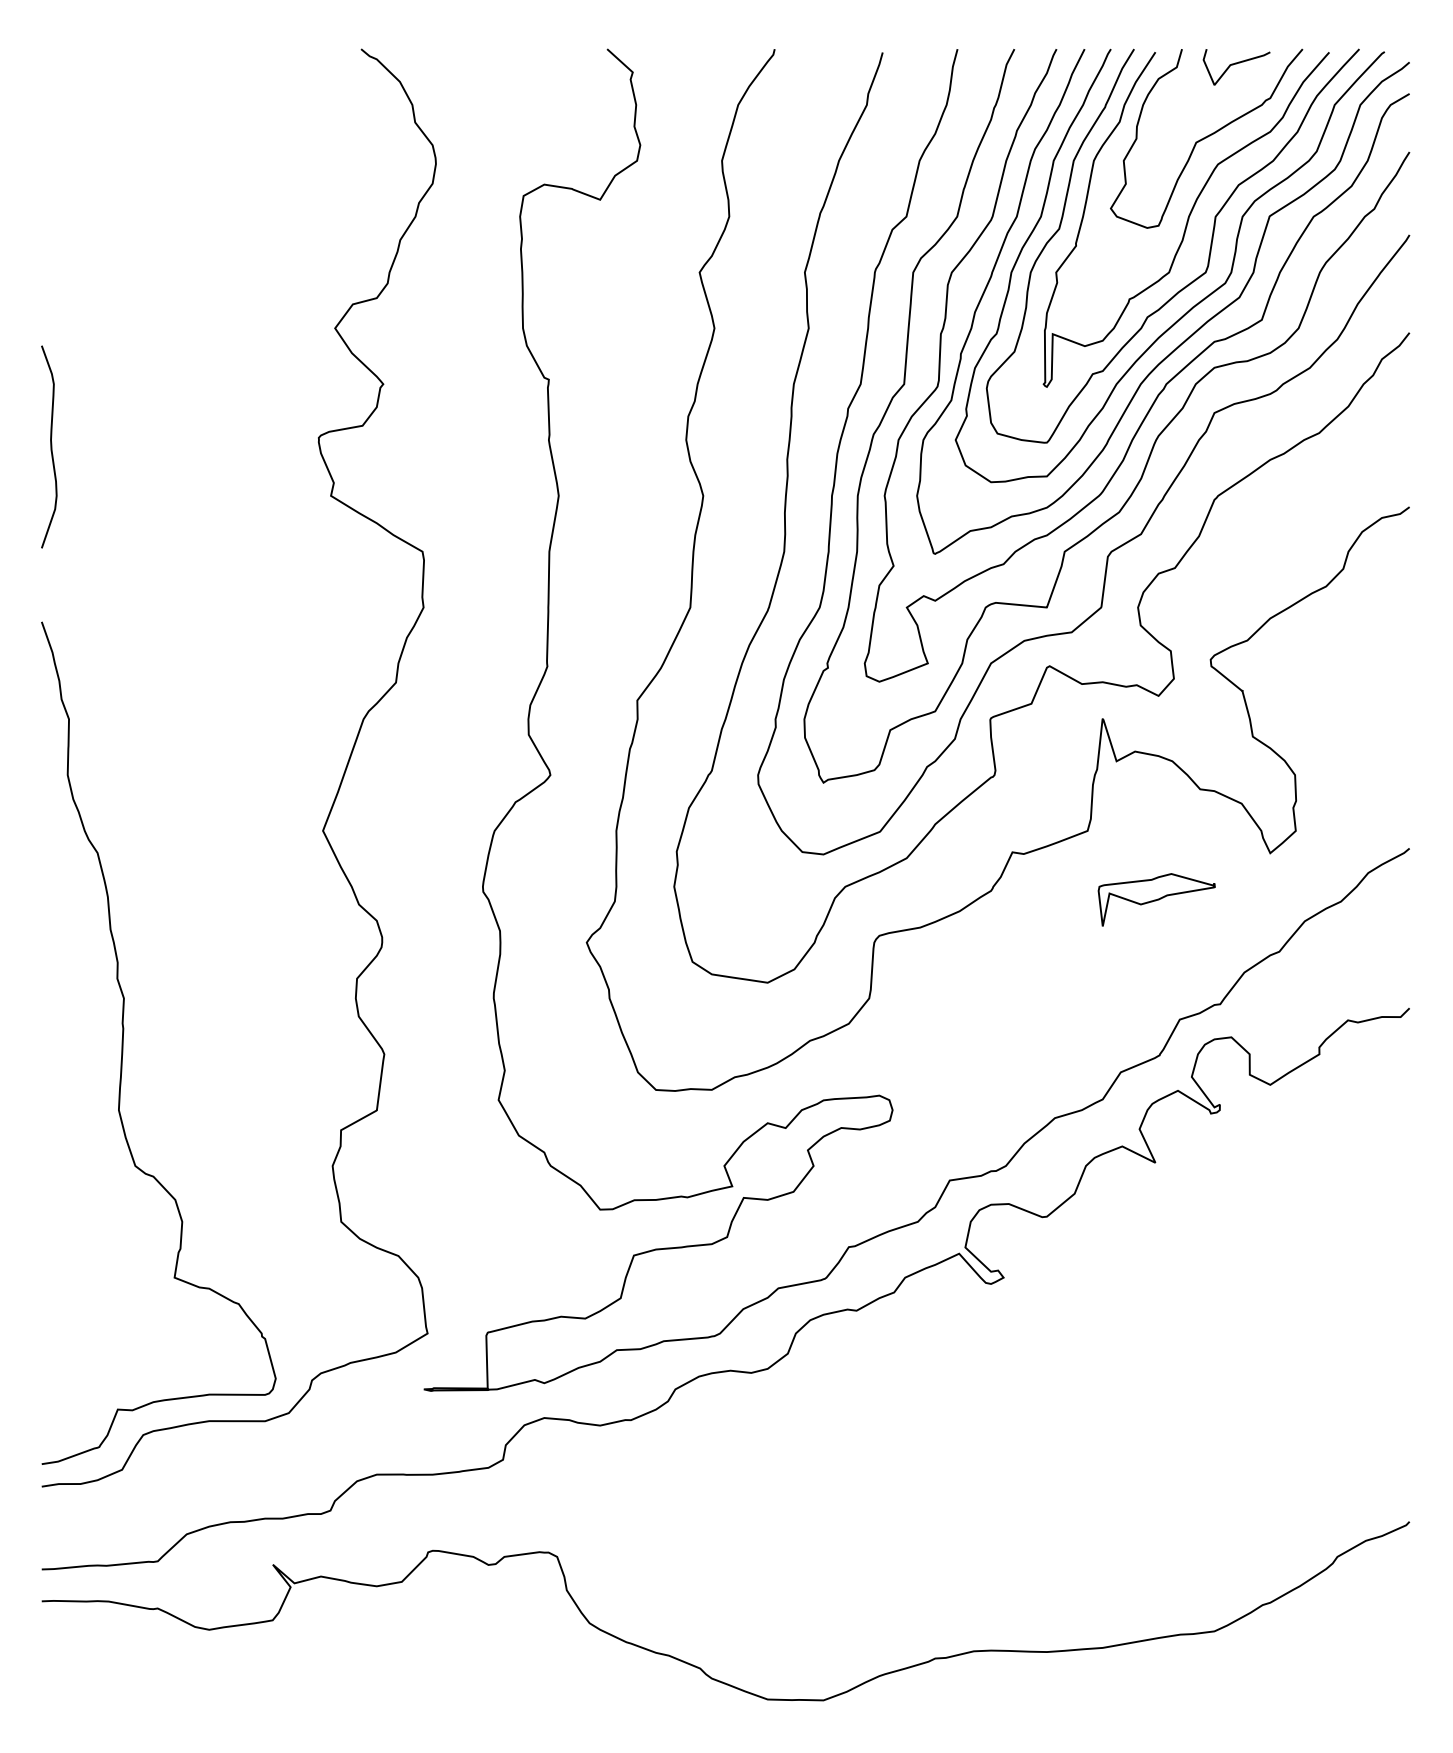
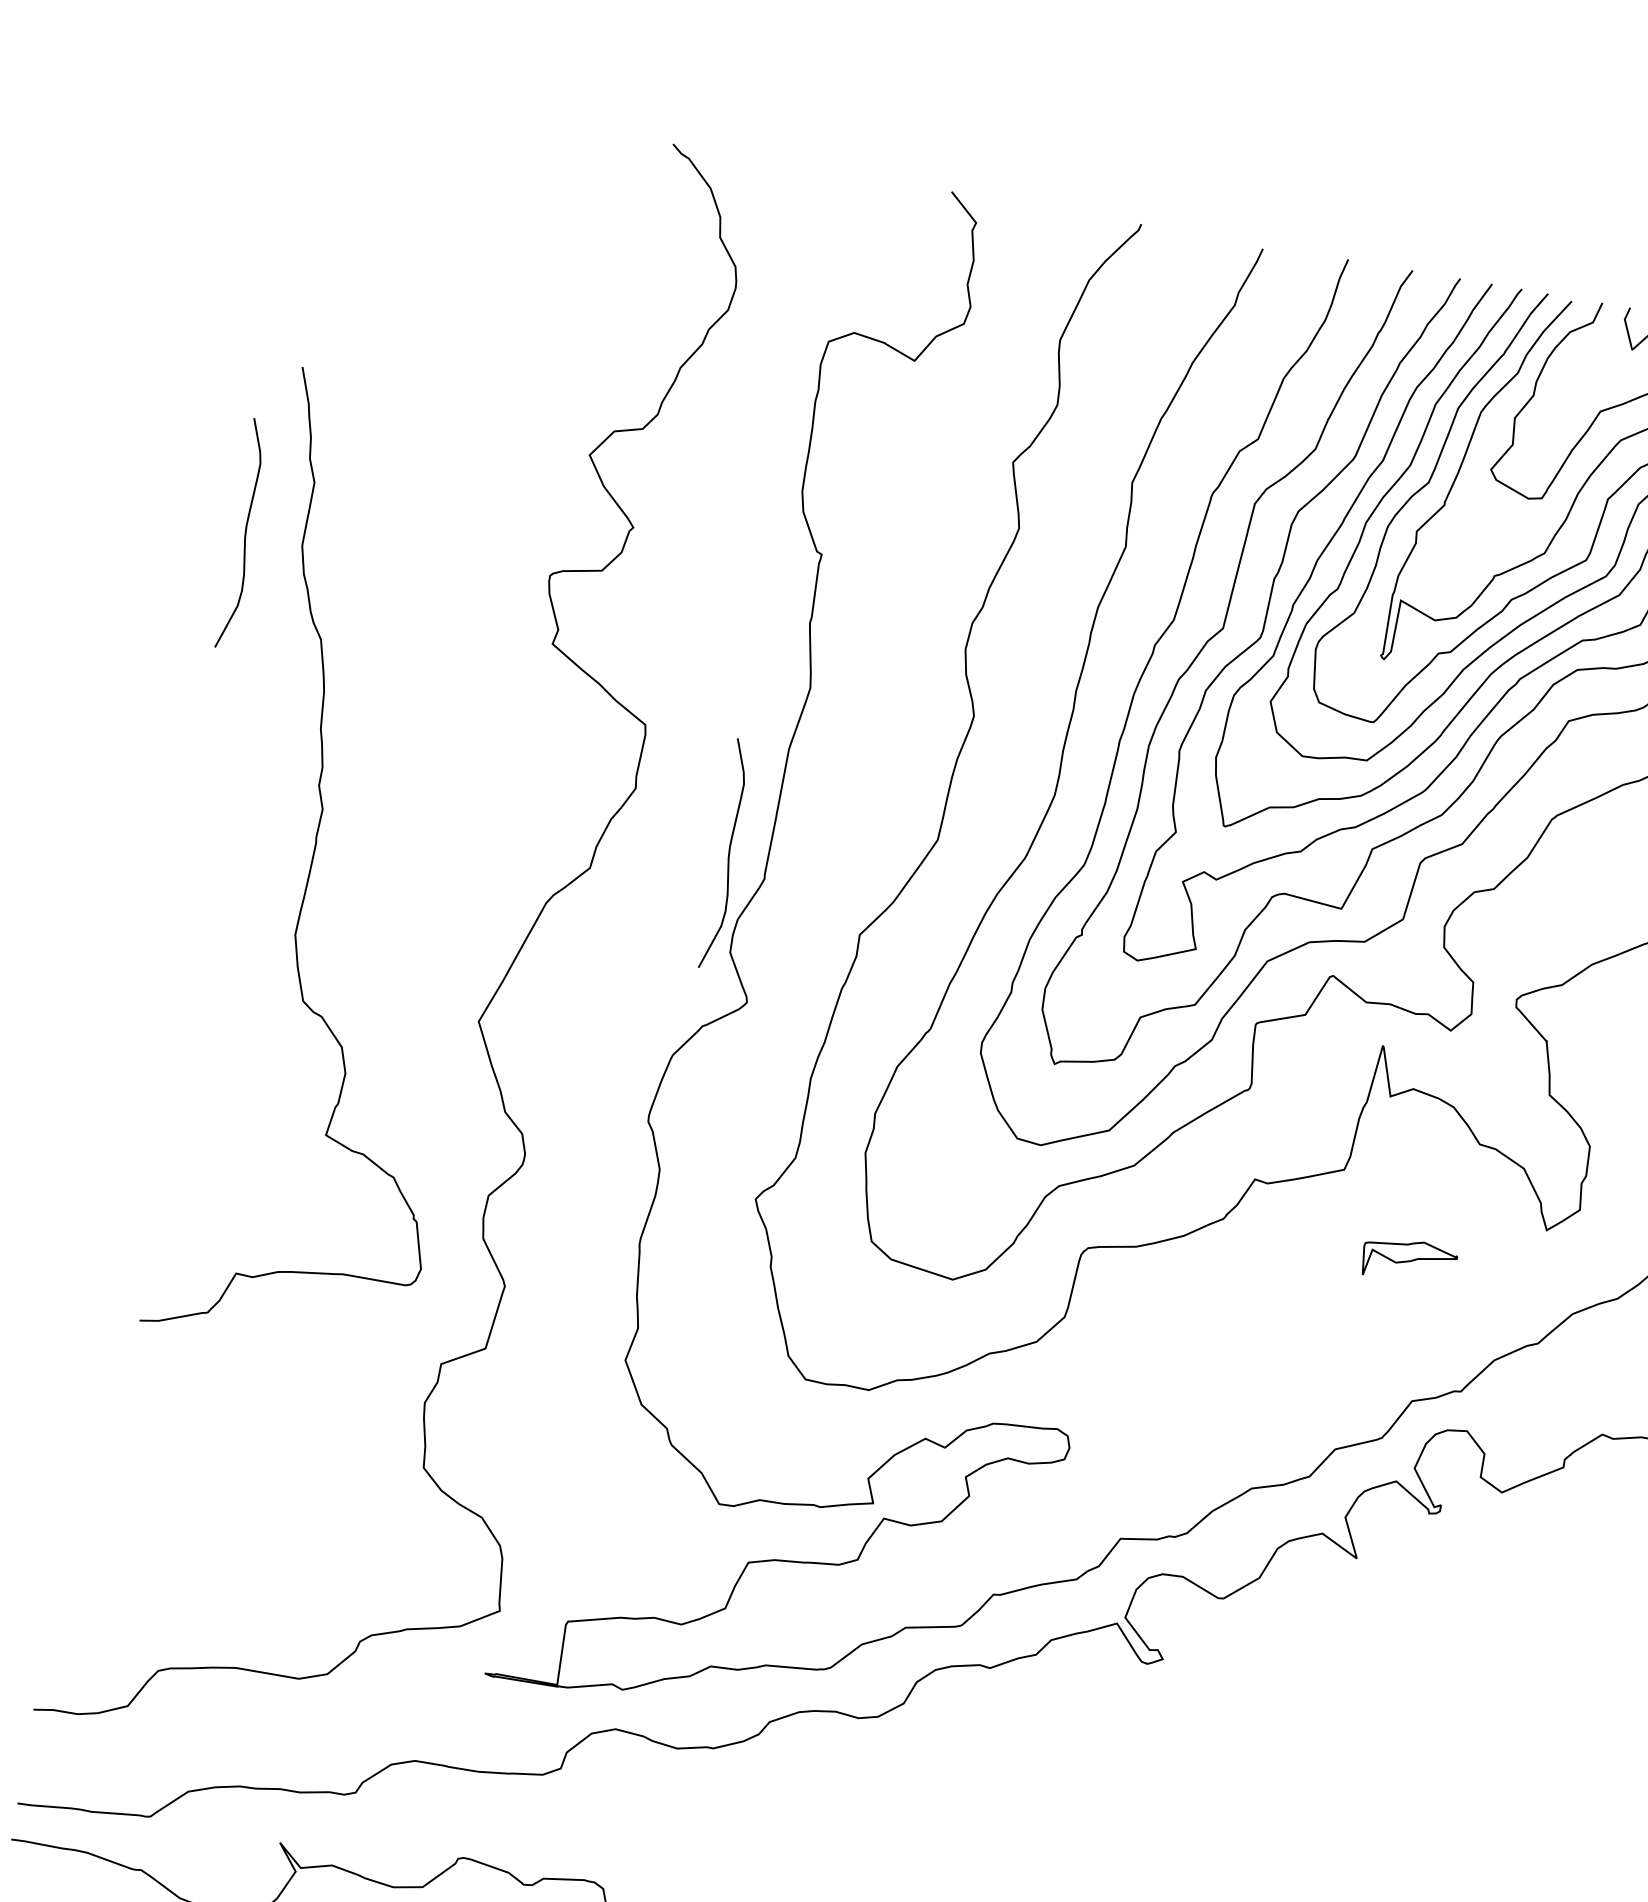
curve: (512, 650) -> (728, 854), added
part: (1156, 899) -> (1408, 1260), size x0.7
curve: (123, 1042) -> (313, 859), moved

